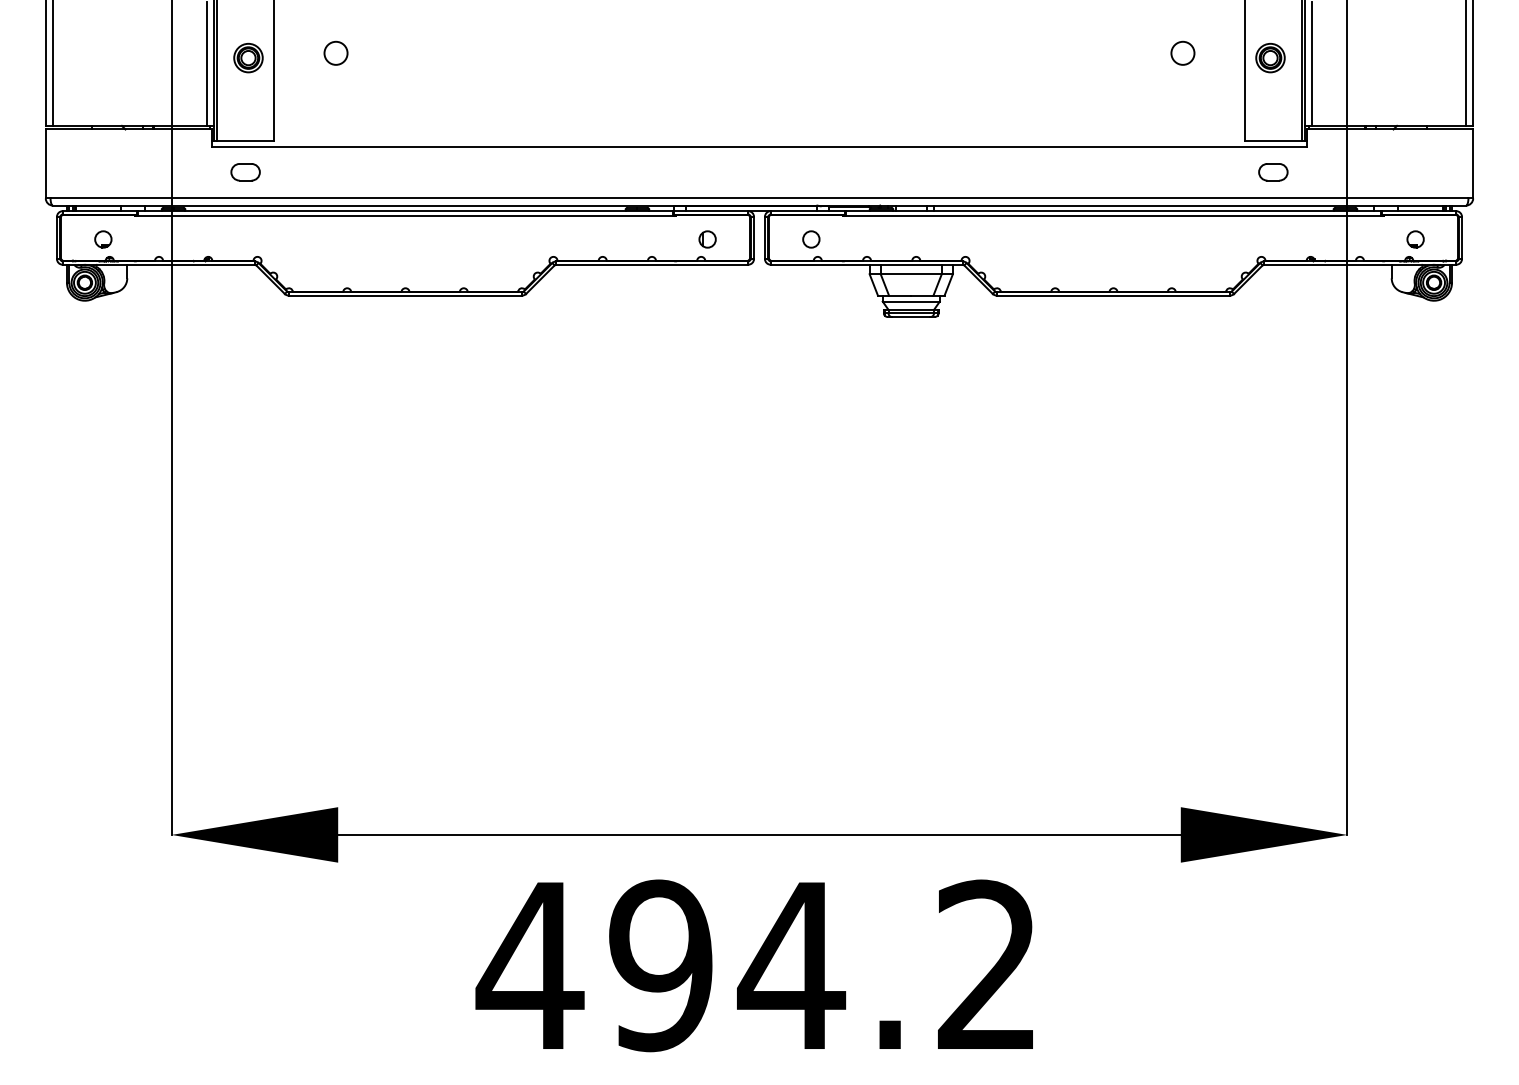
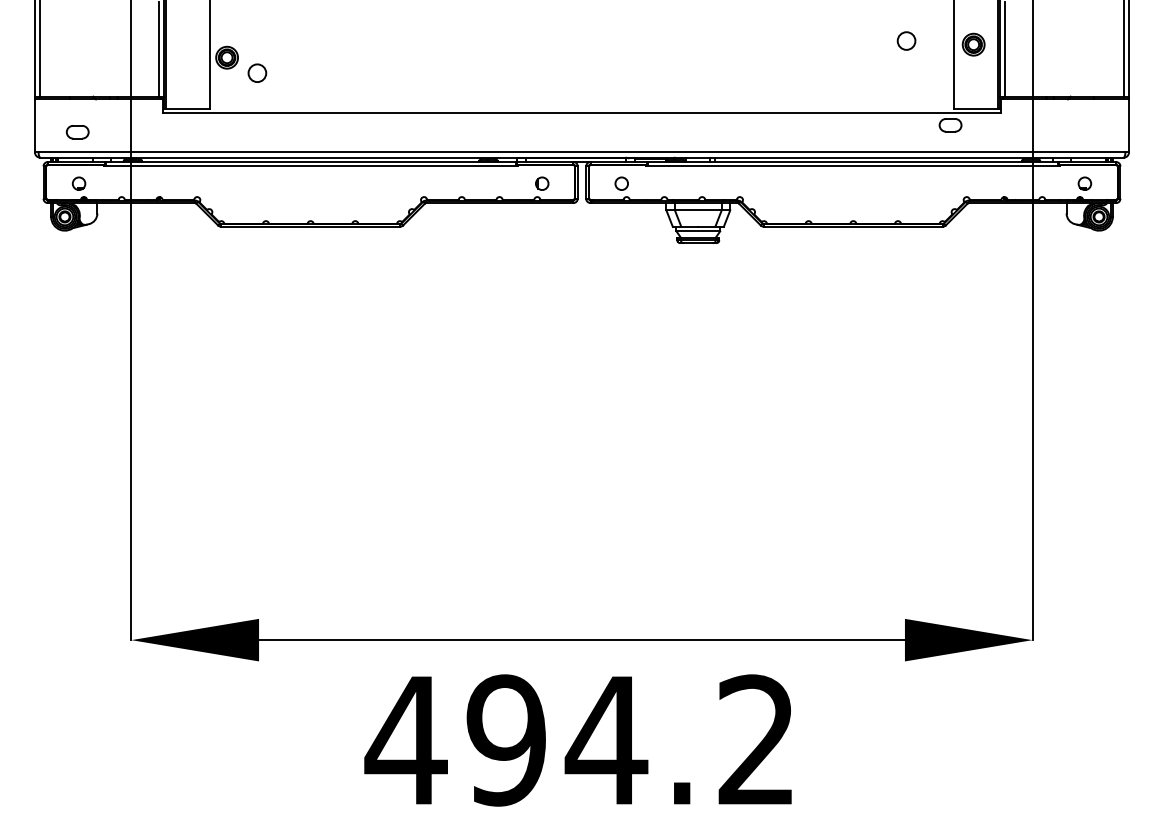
circle: (335, 52) -> (257, 72), moved
part: (248, 57) -> (227, 57), moved
part: (245, 172) -> (77, 132), moved
part: (1273, 172) -> (950, 125), moved

